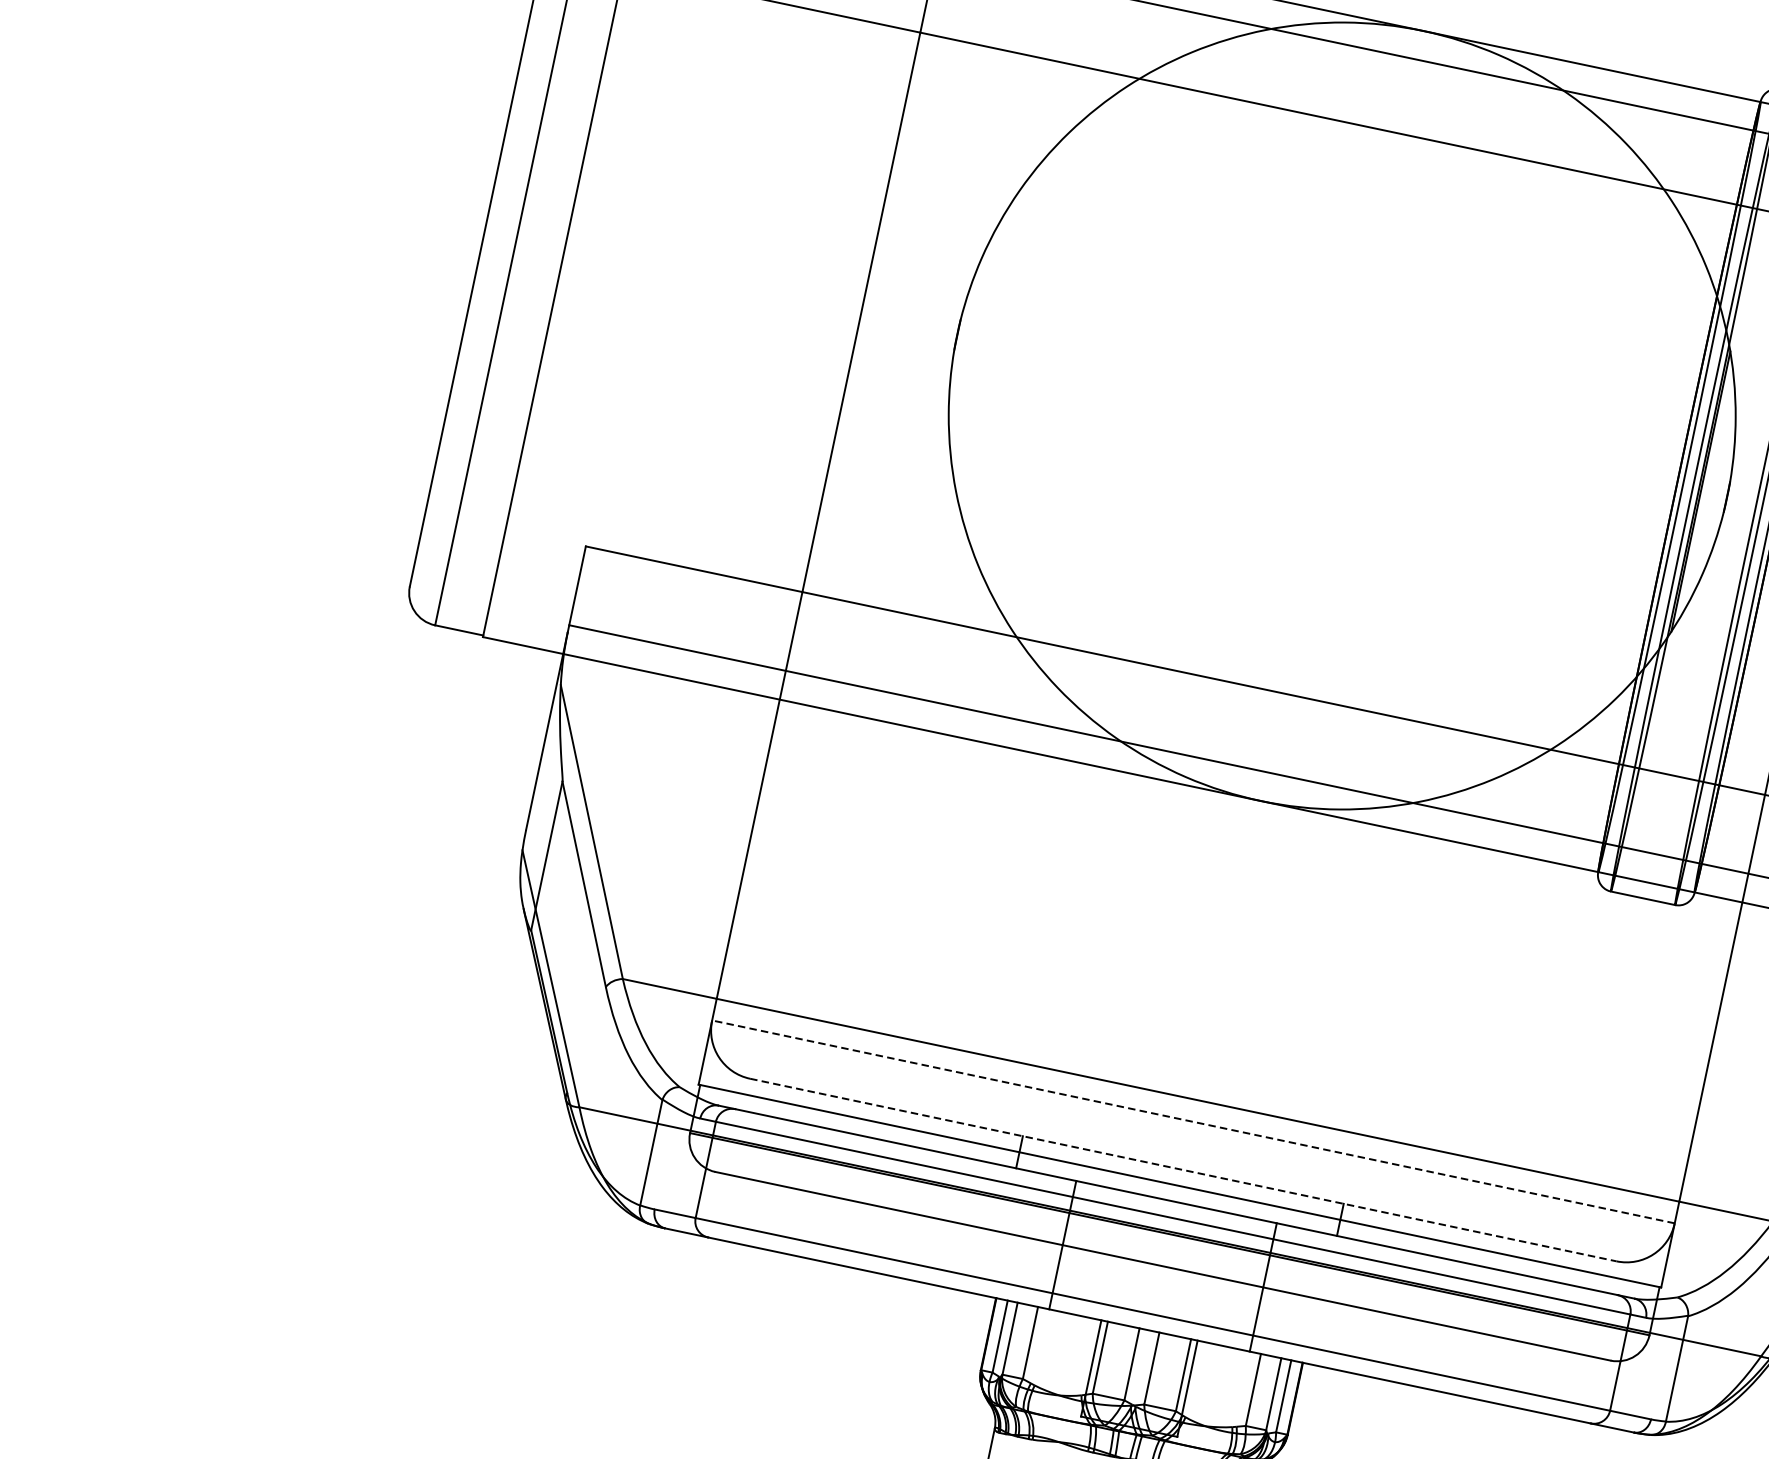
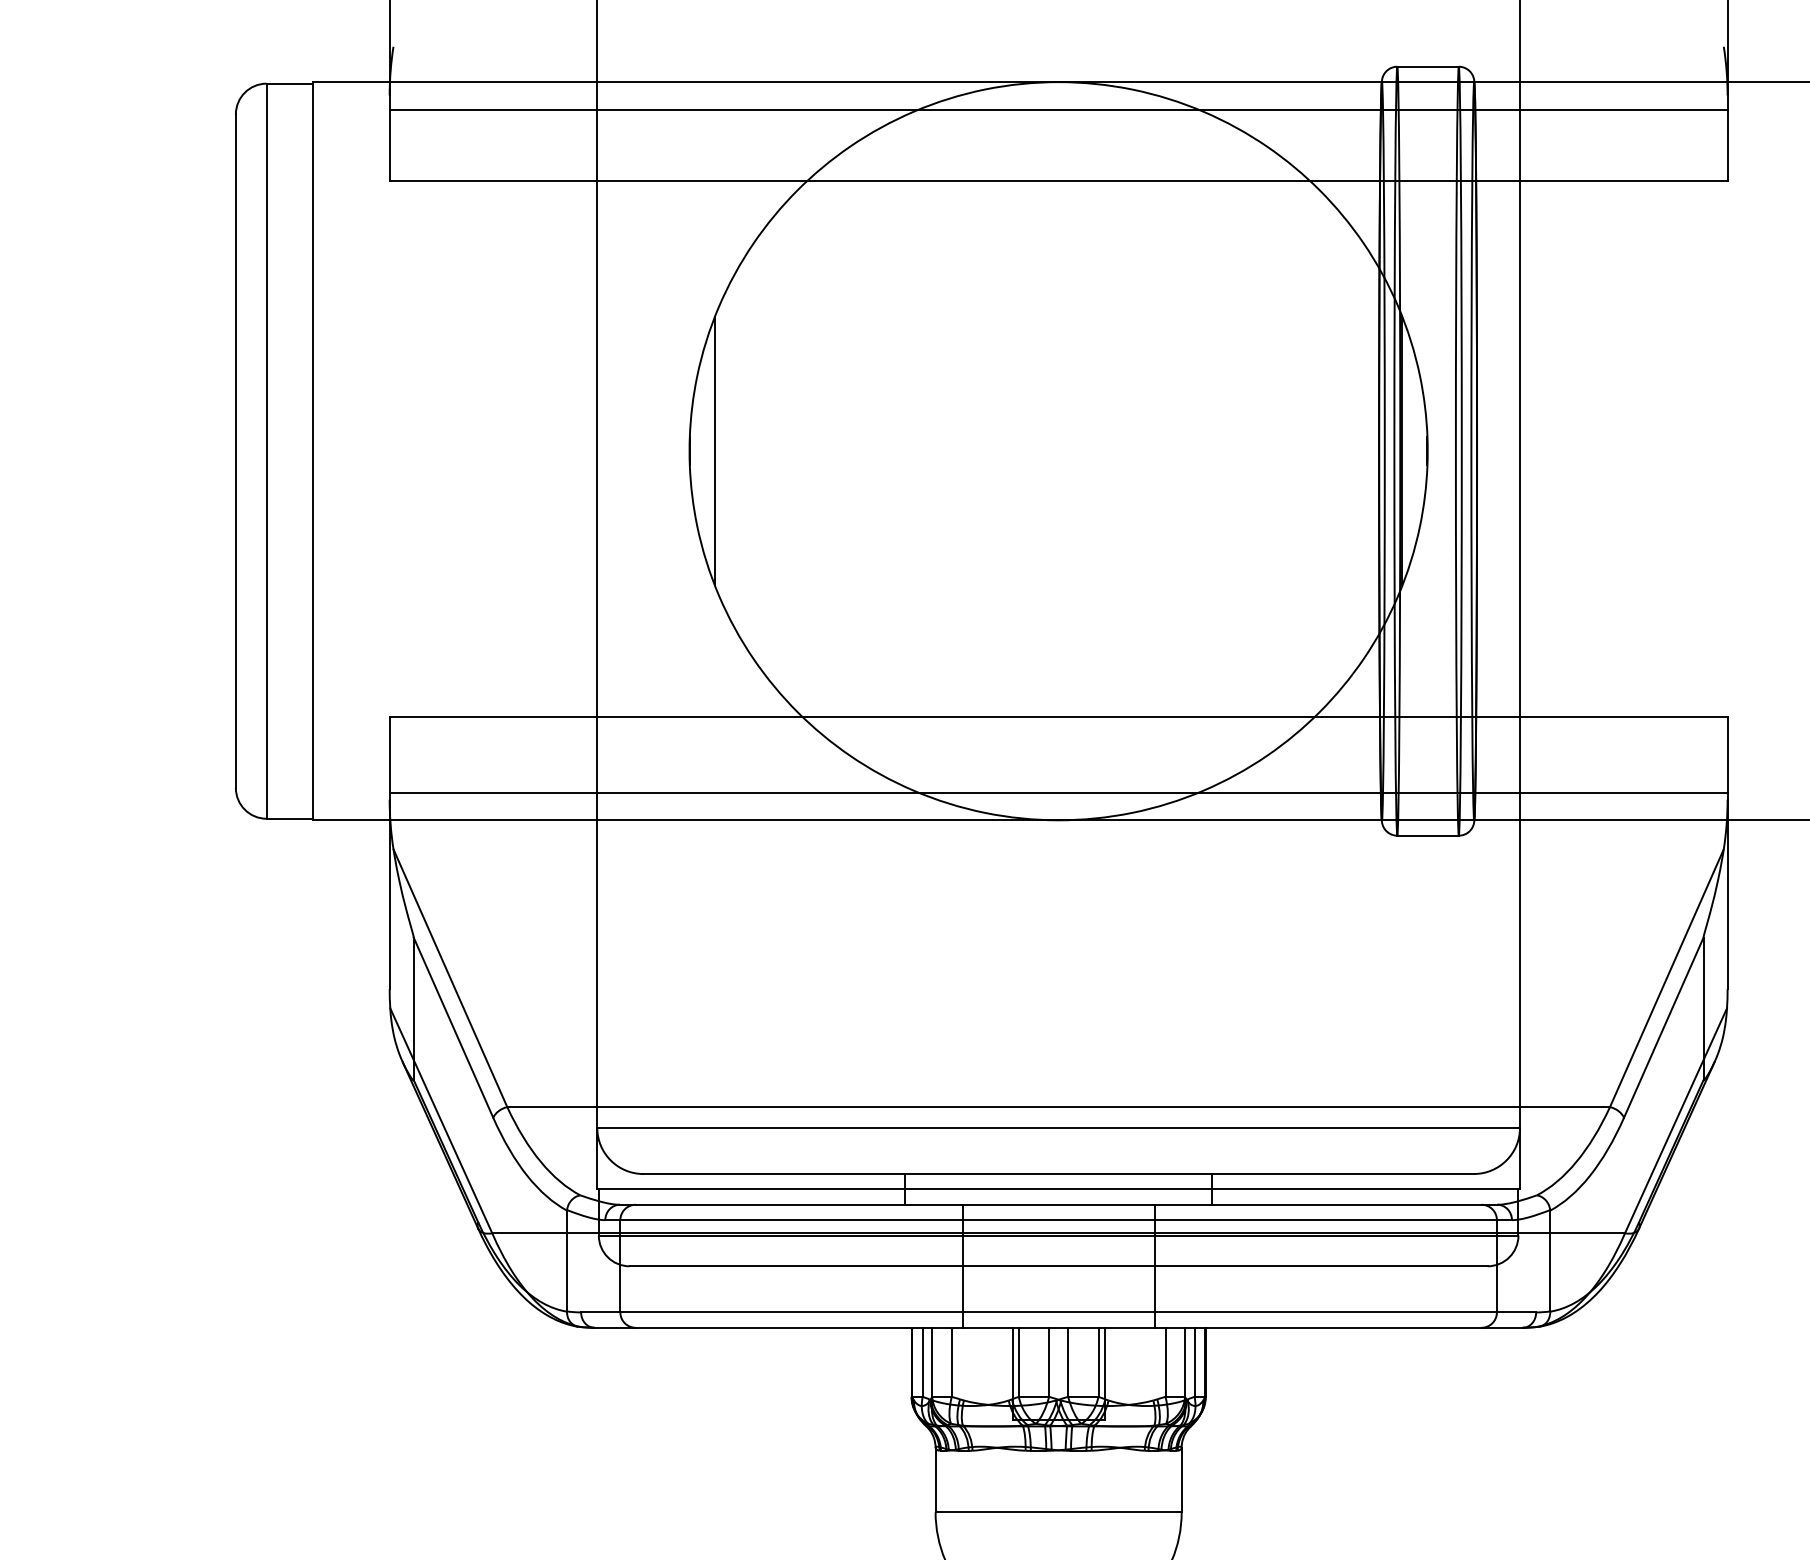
line: (983, 339) -> (714, 450), added
line: (1193, 1121) -> (1058, 1127), dashed -> solid
line: (1184, 1170) -> (1059, 1174), dashed -> solid

